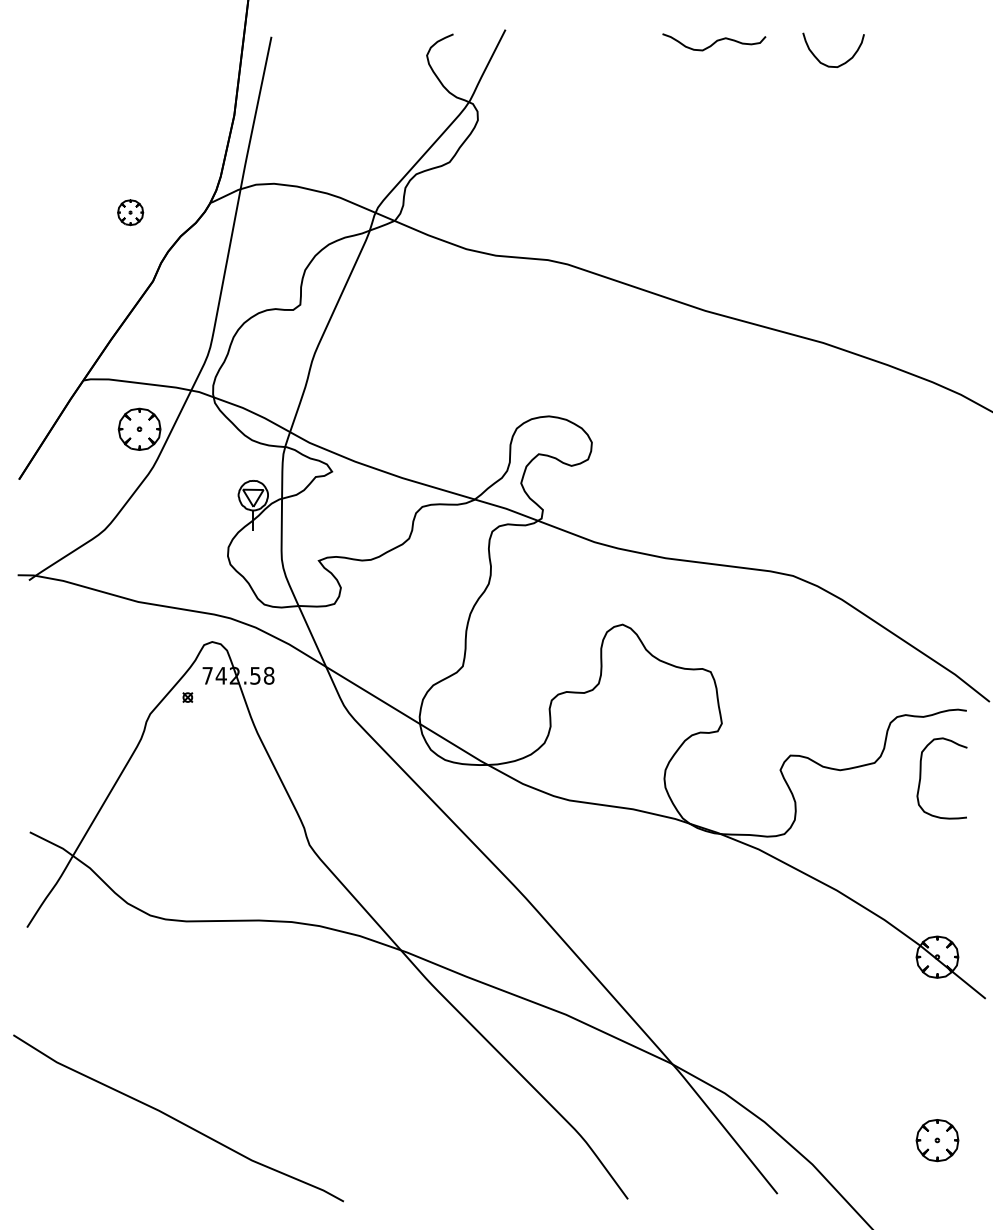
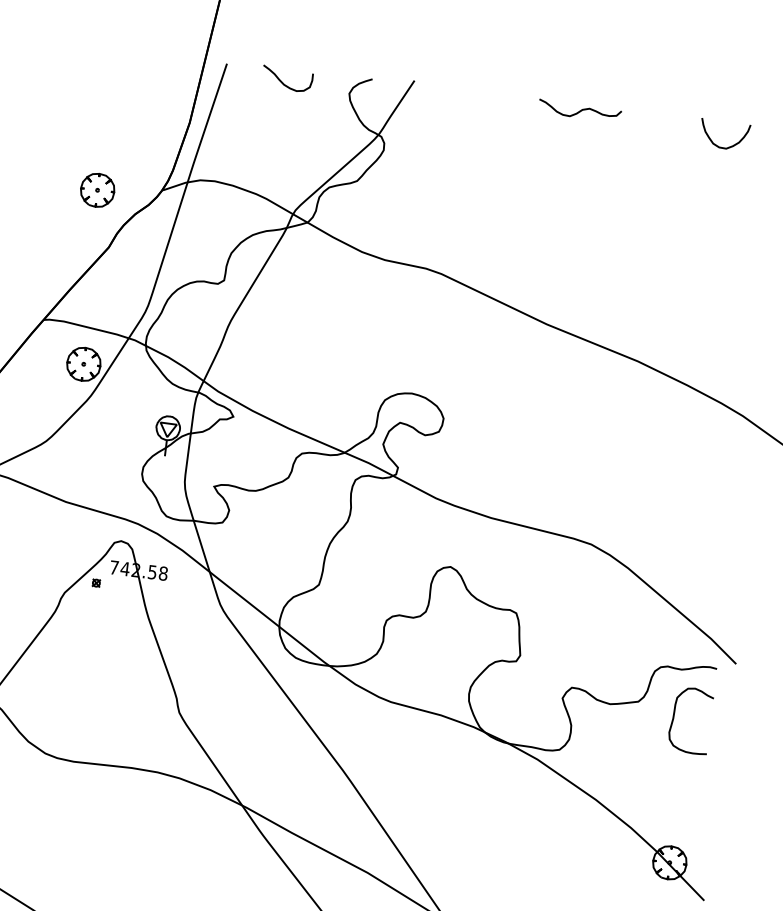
curve: (343, 51) -> (283, 82), added
curve: (831, 65) -> (721, 146), moved
part: (130, 212) -> (97, 190), size x1.67

